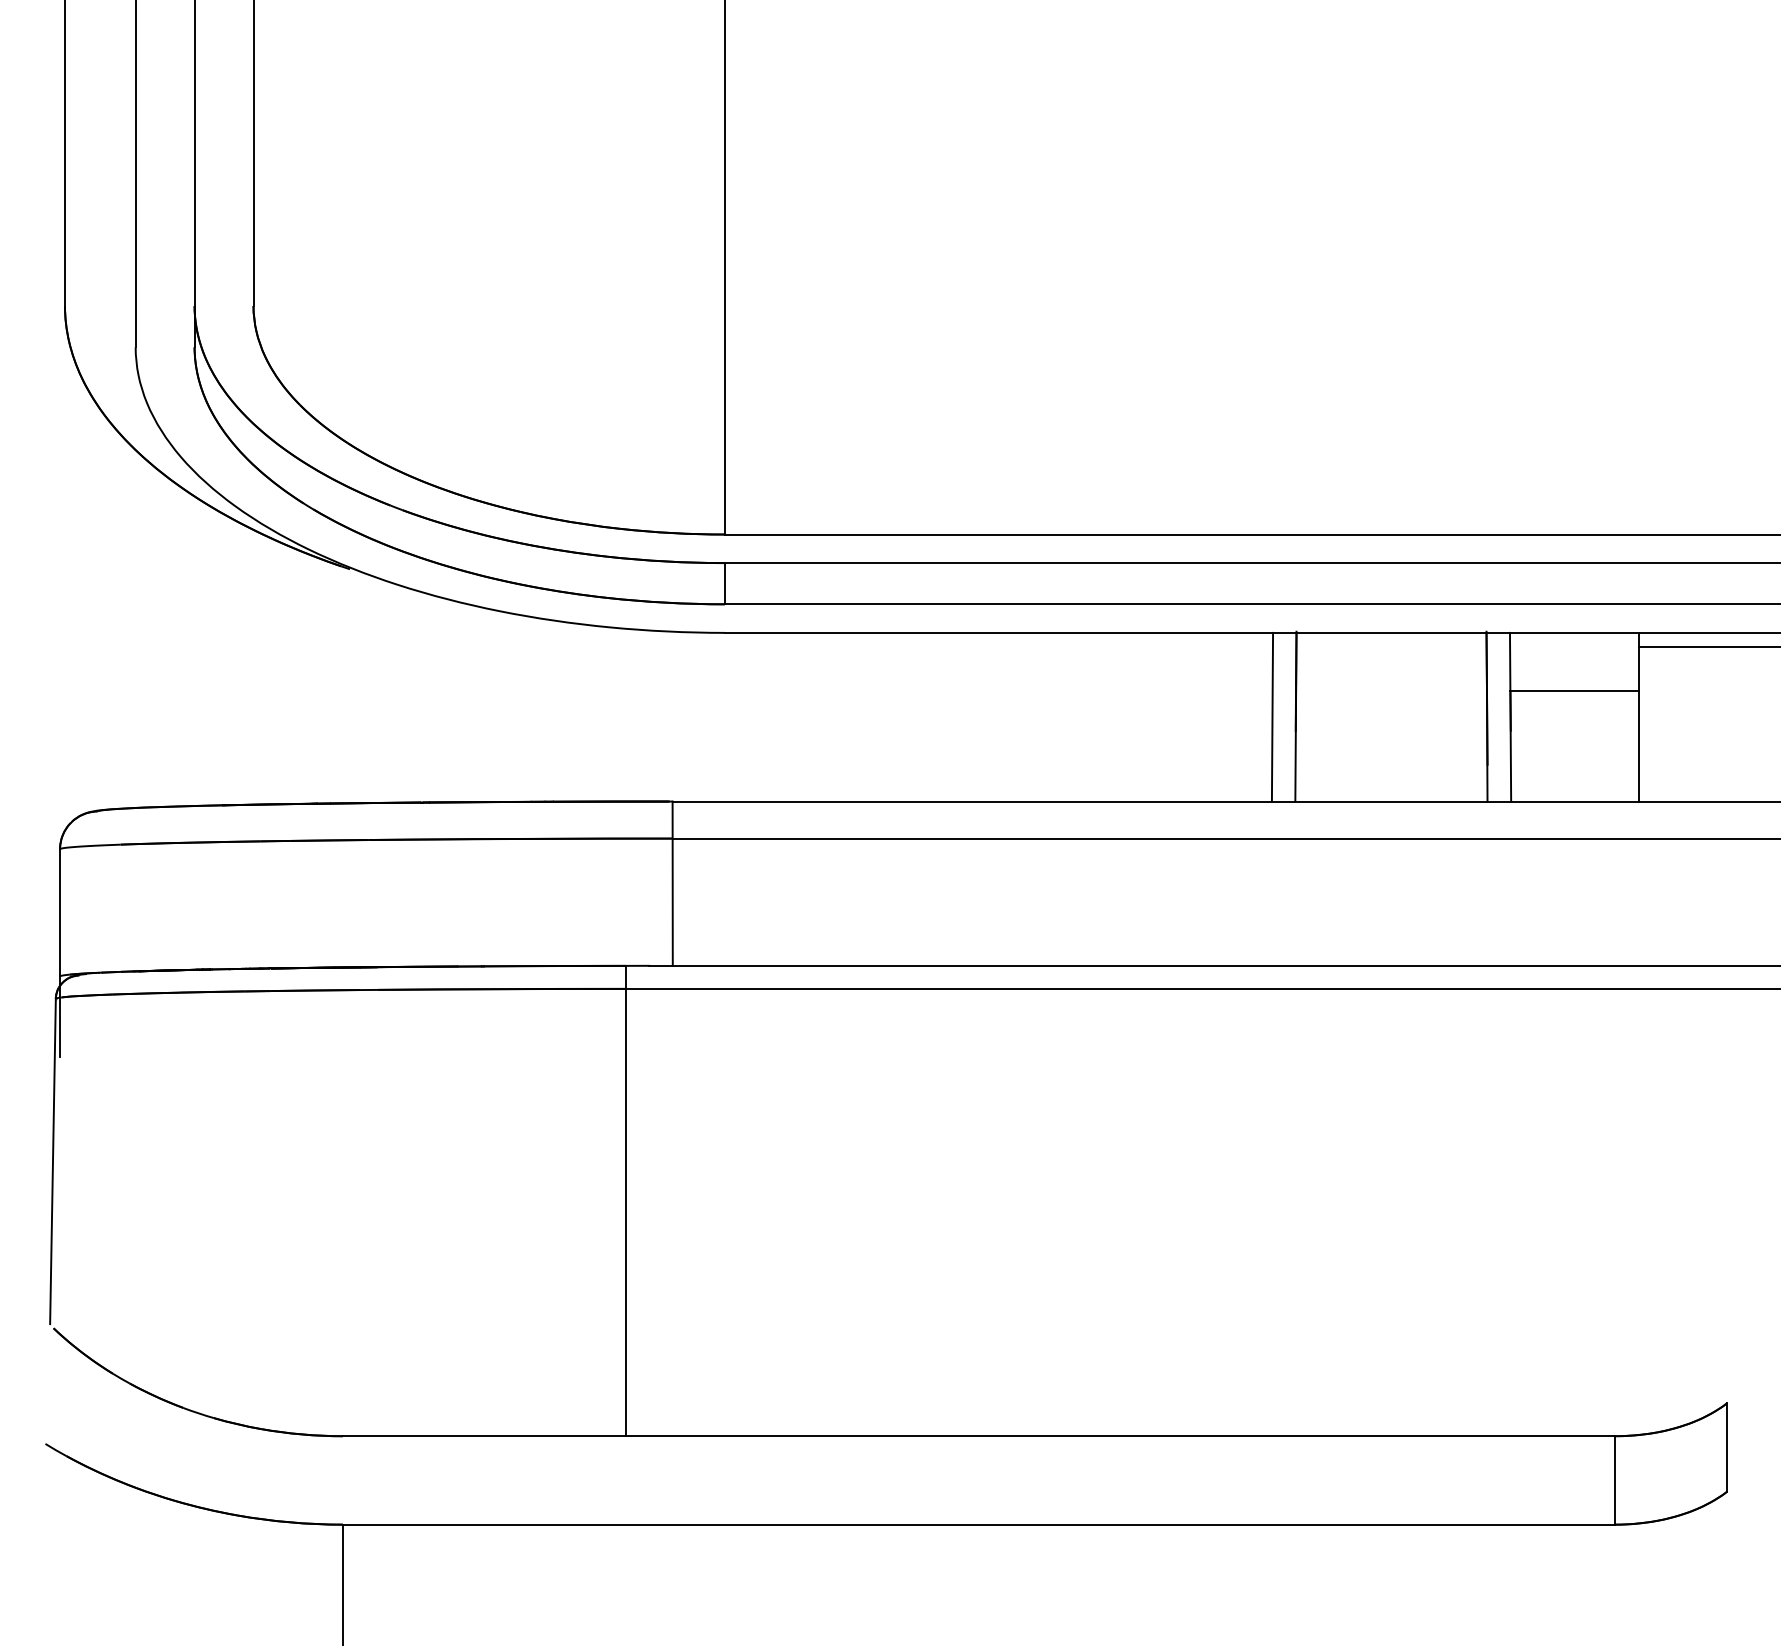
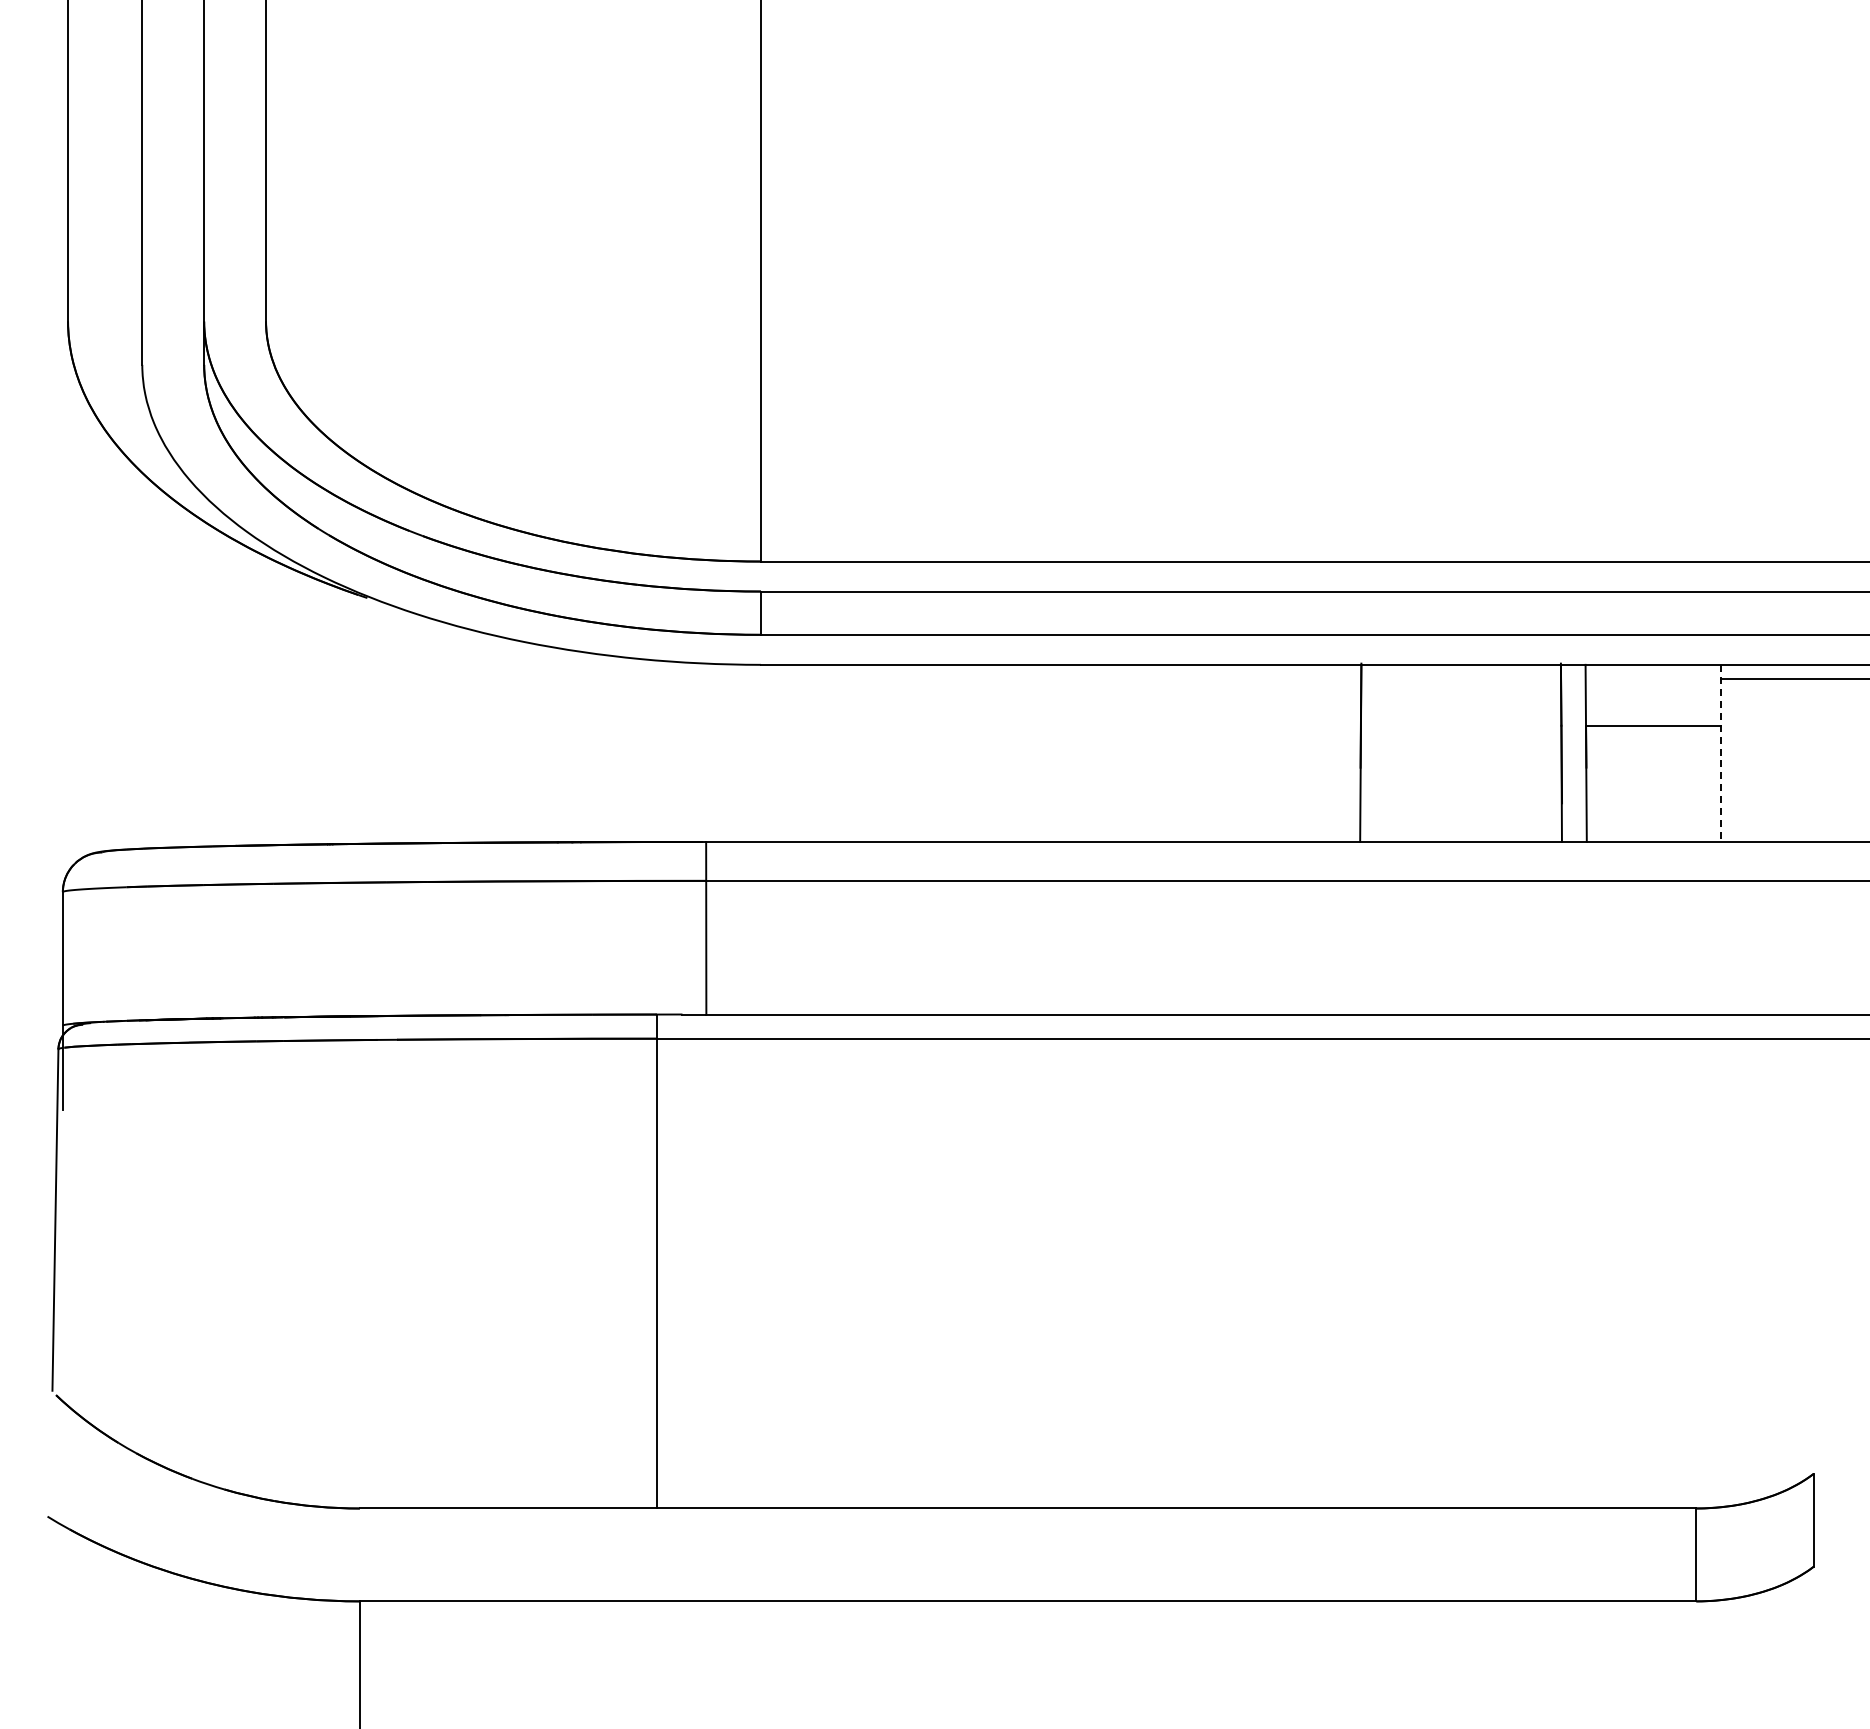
line: (1271, 717) -> (1335, 753), removed
line: (1639, 717) -> (1721, 753), solid -> dashed

